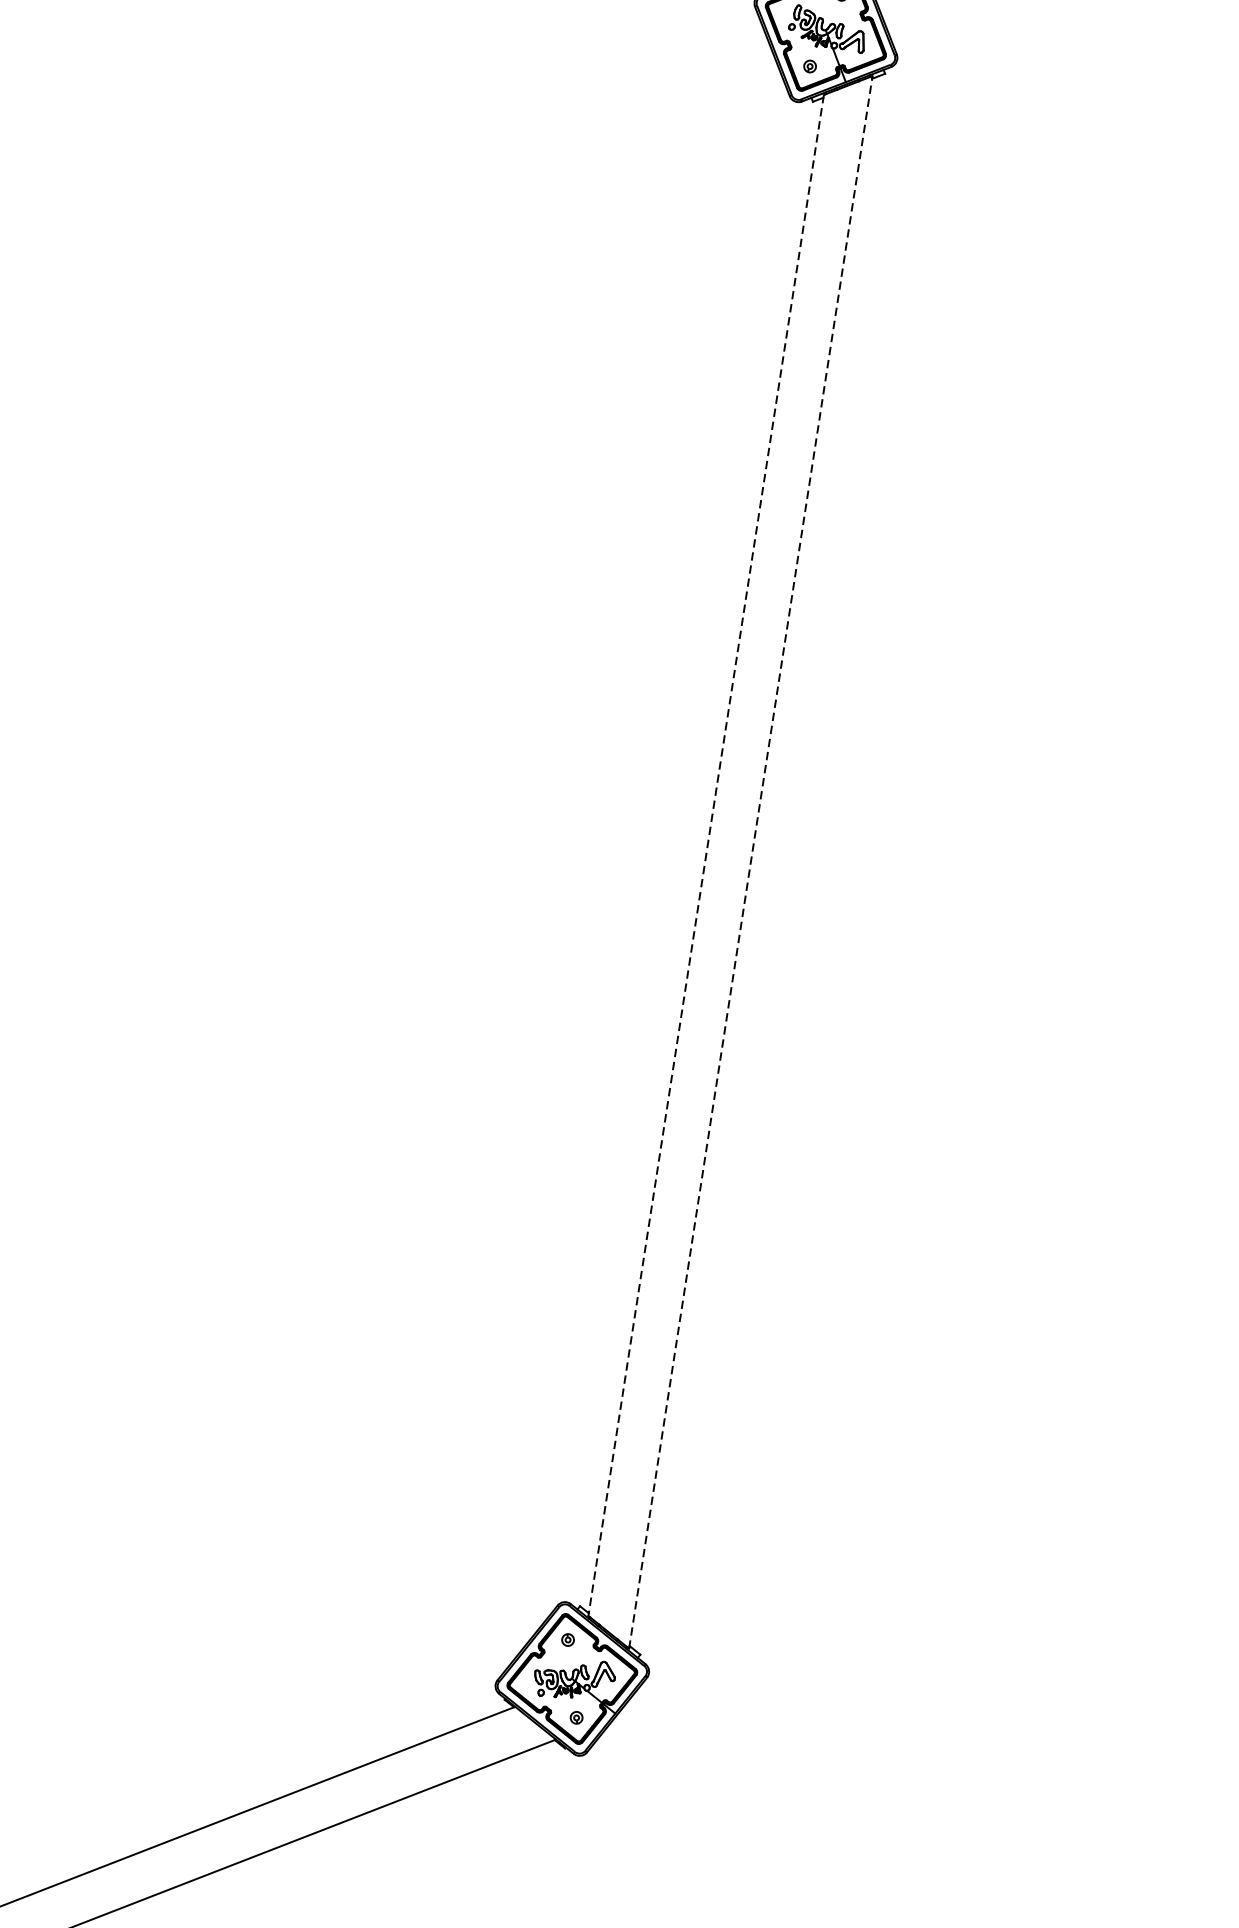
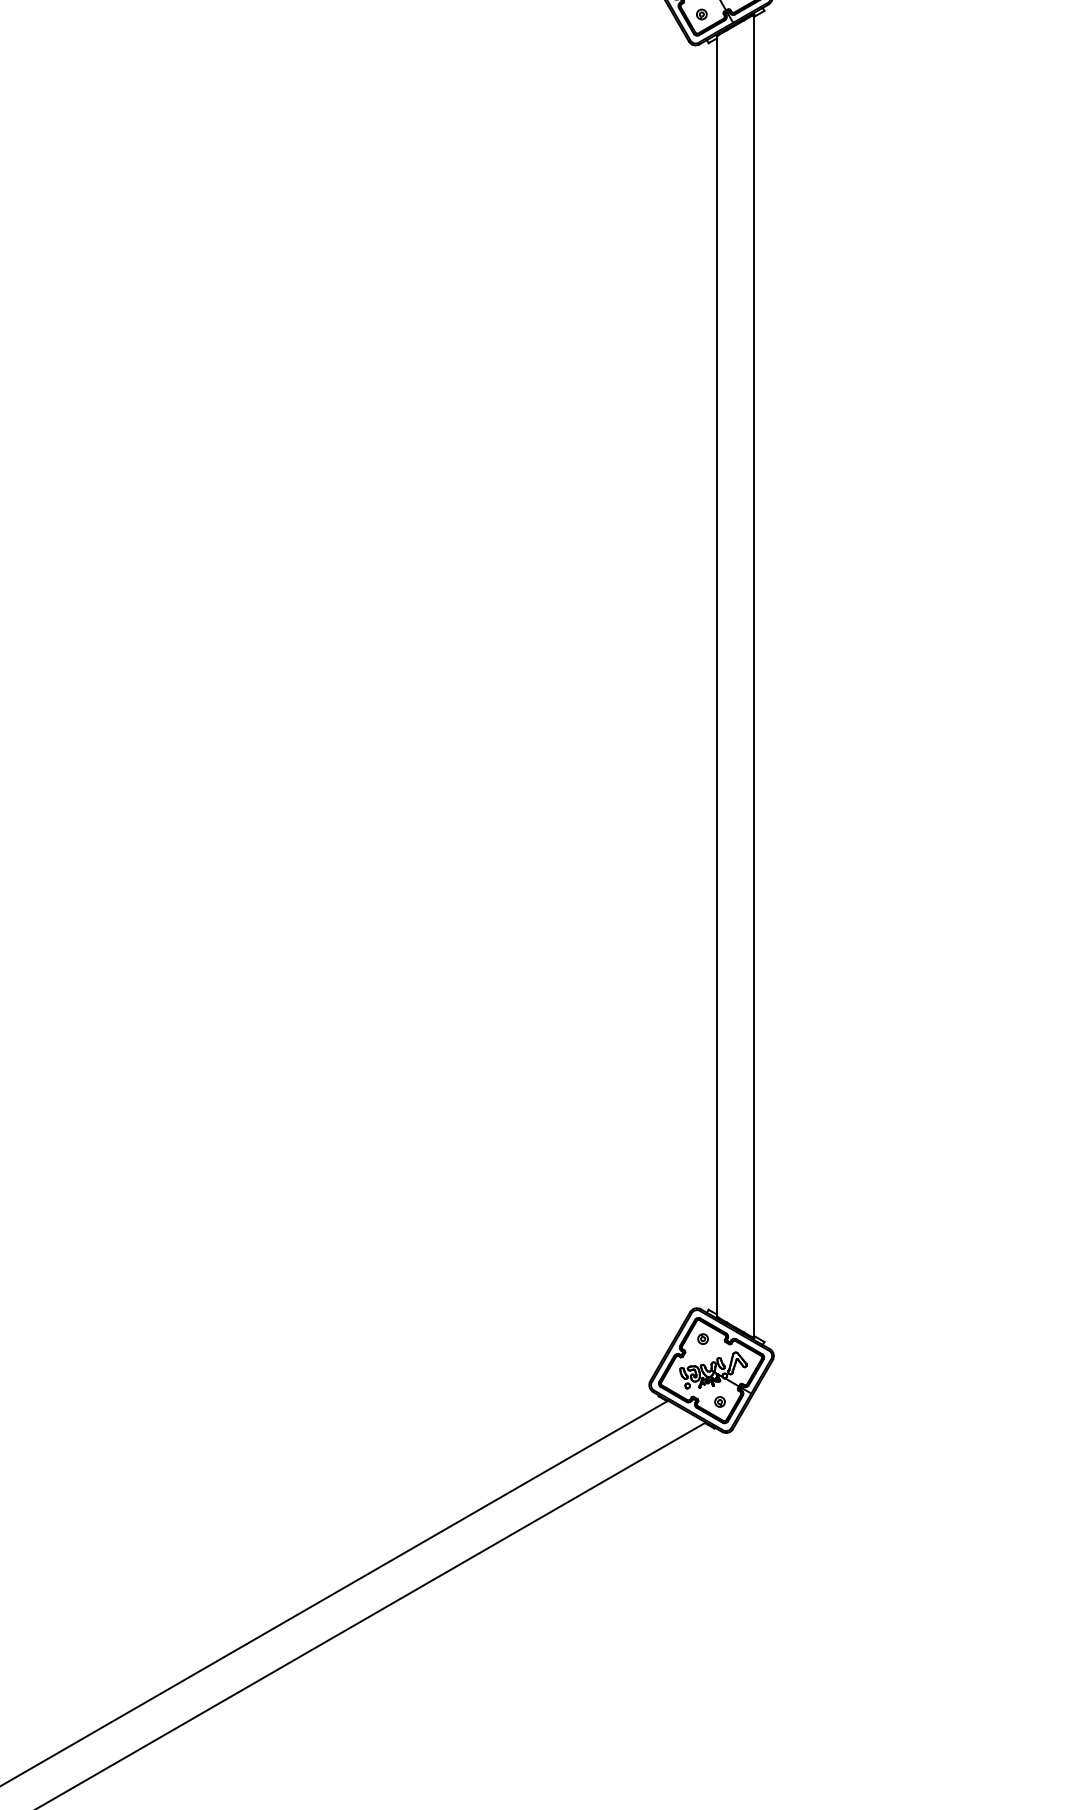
line: (705, 855) -> (716, 676), dashed -> solid
line: (750, 862) -> (754, 676), dashed -> solid

